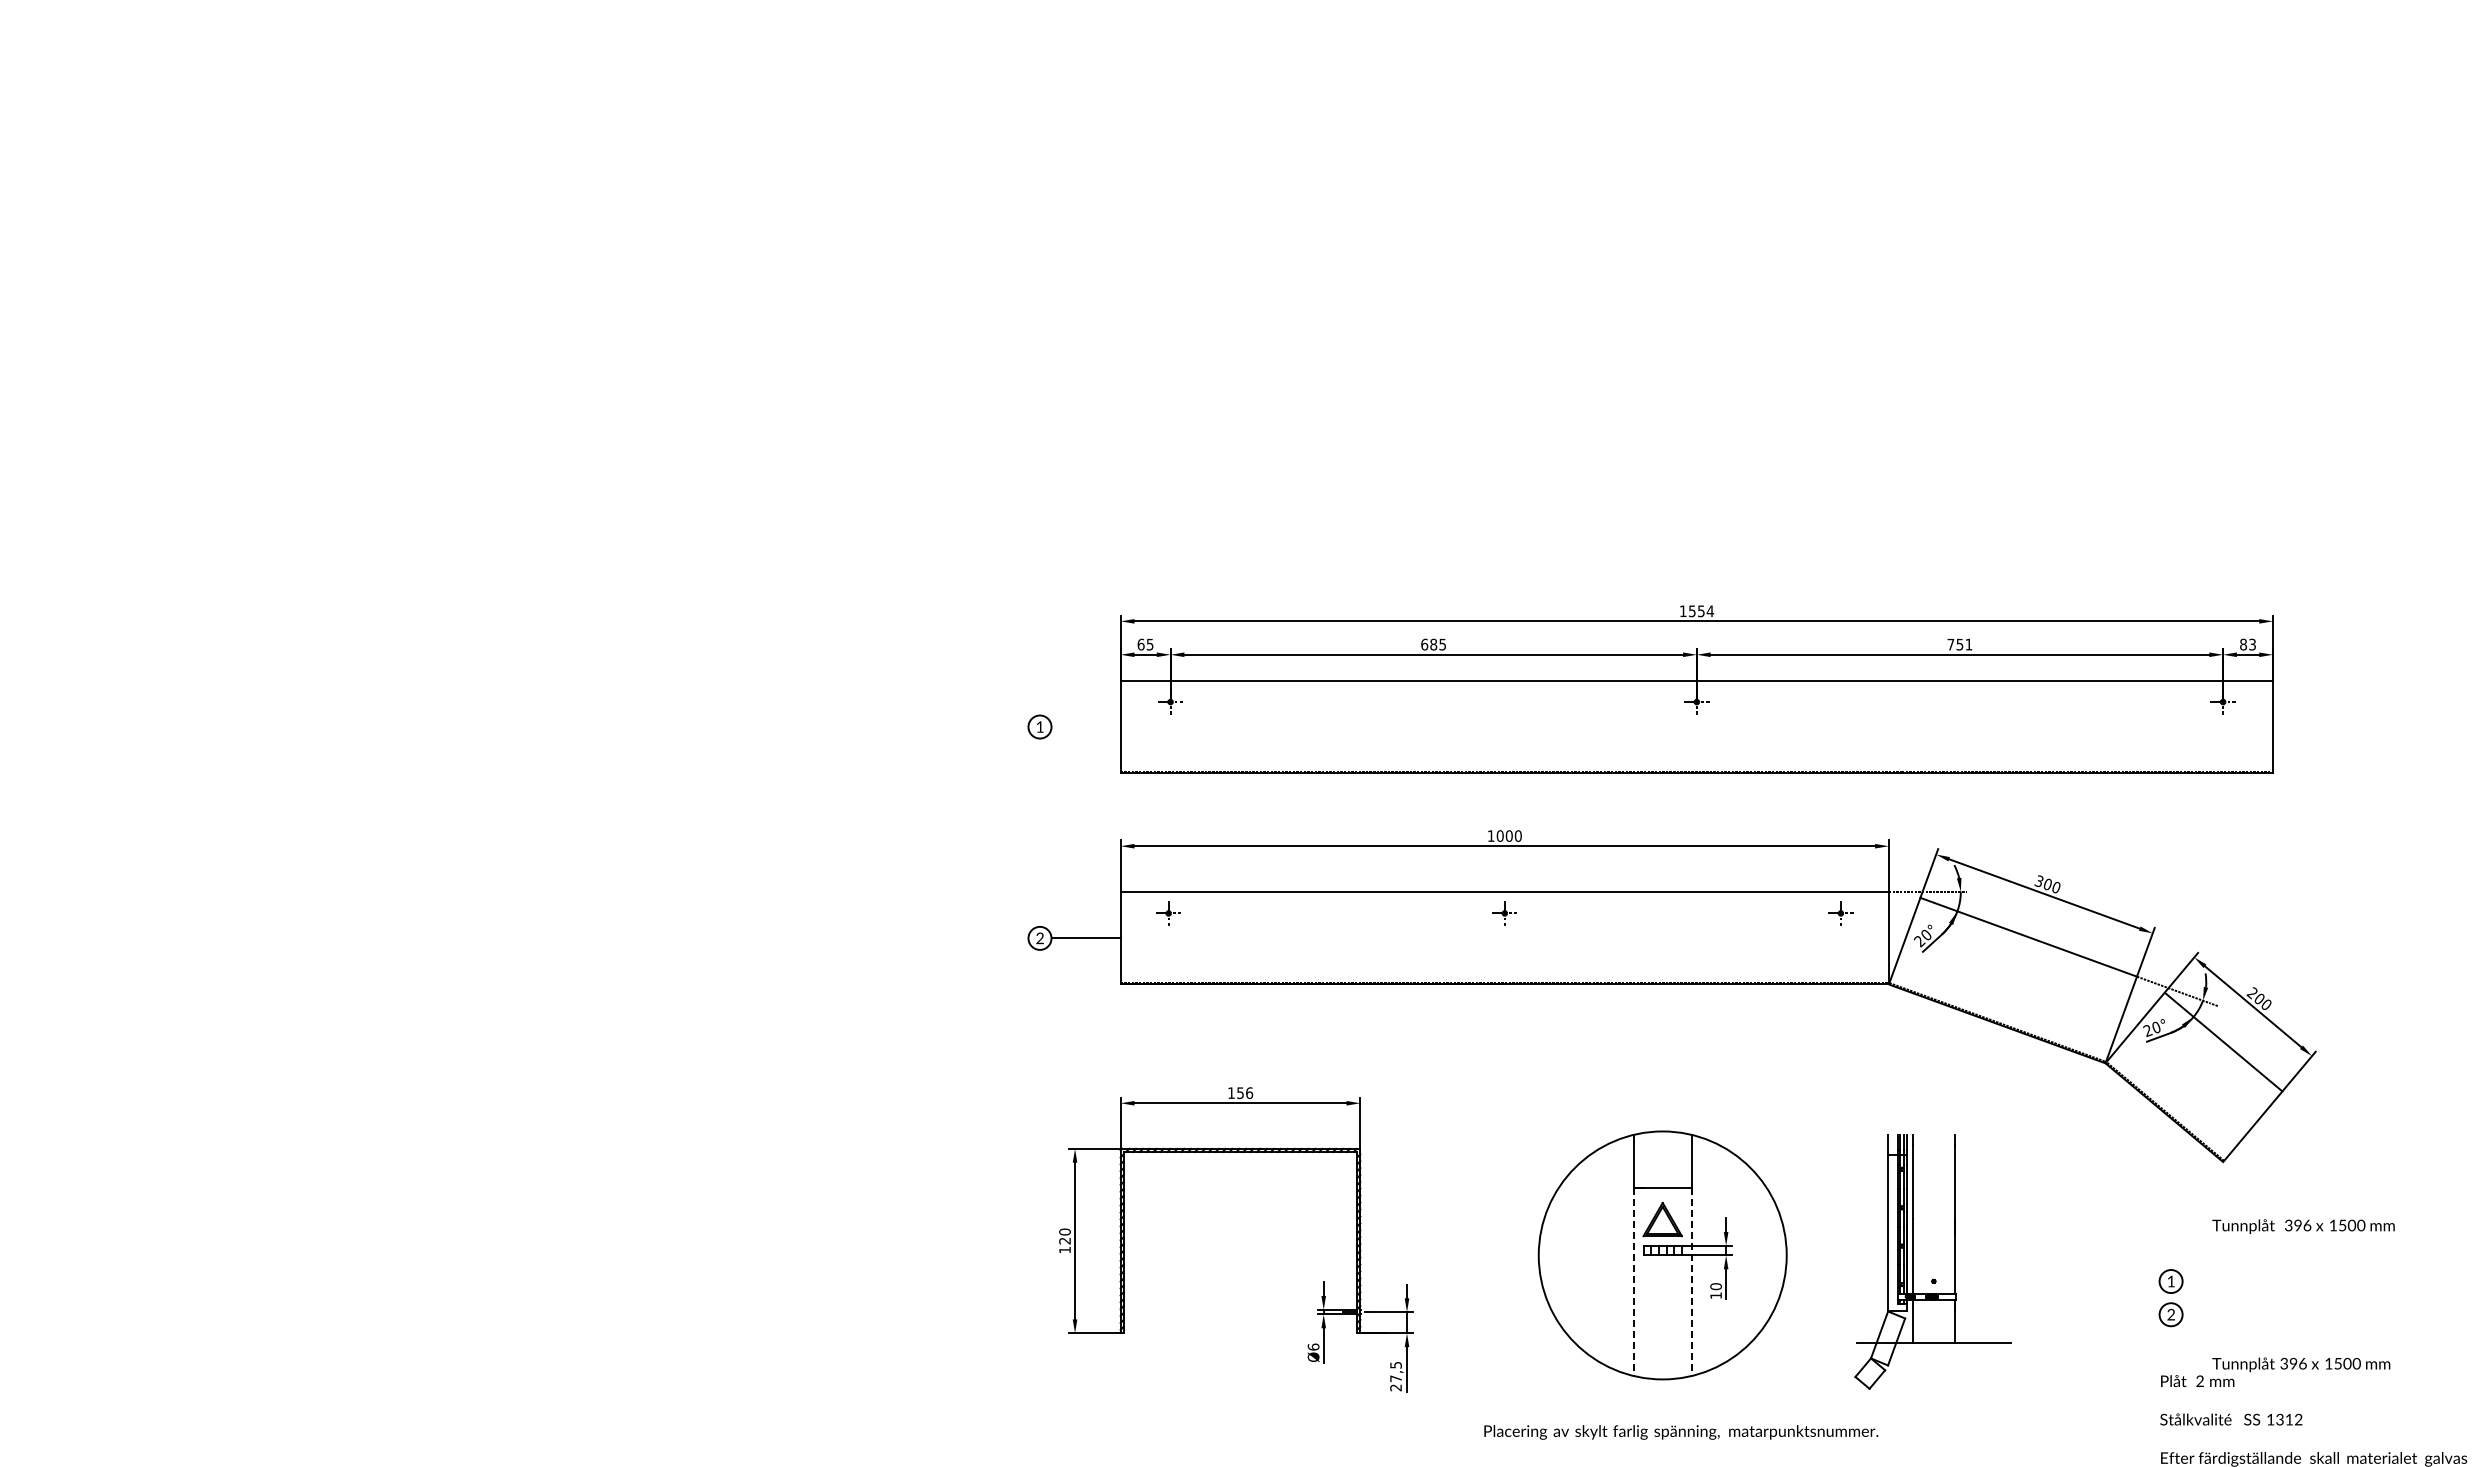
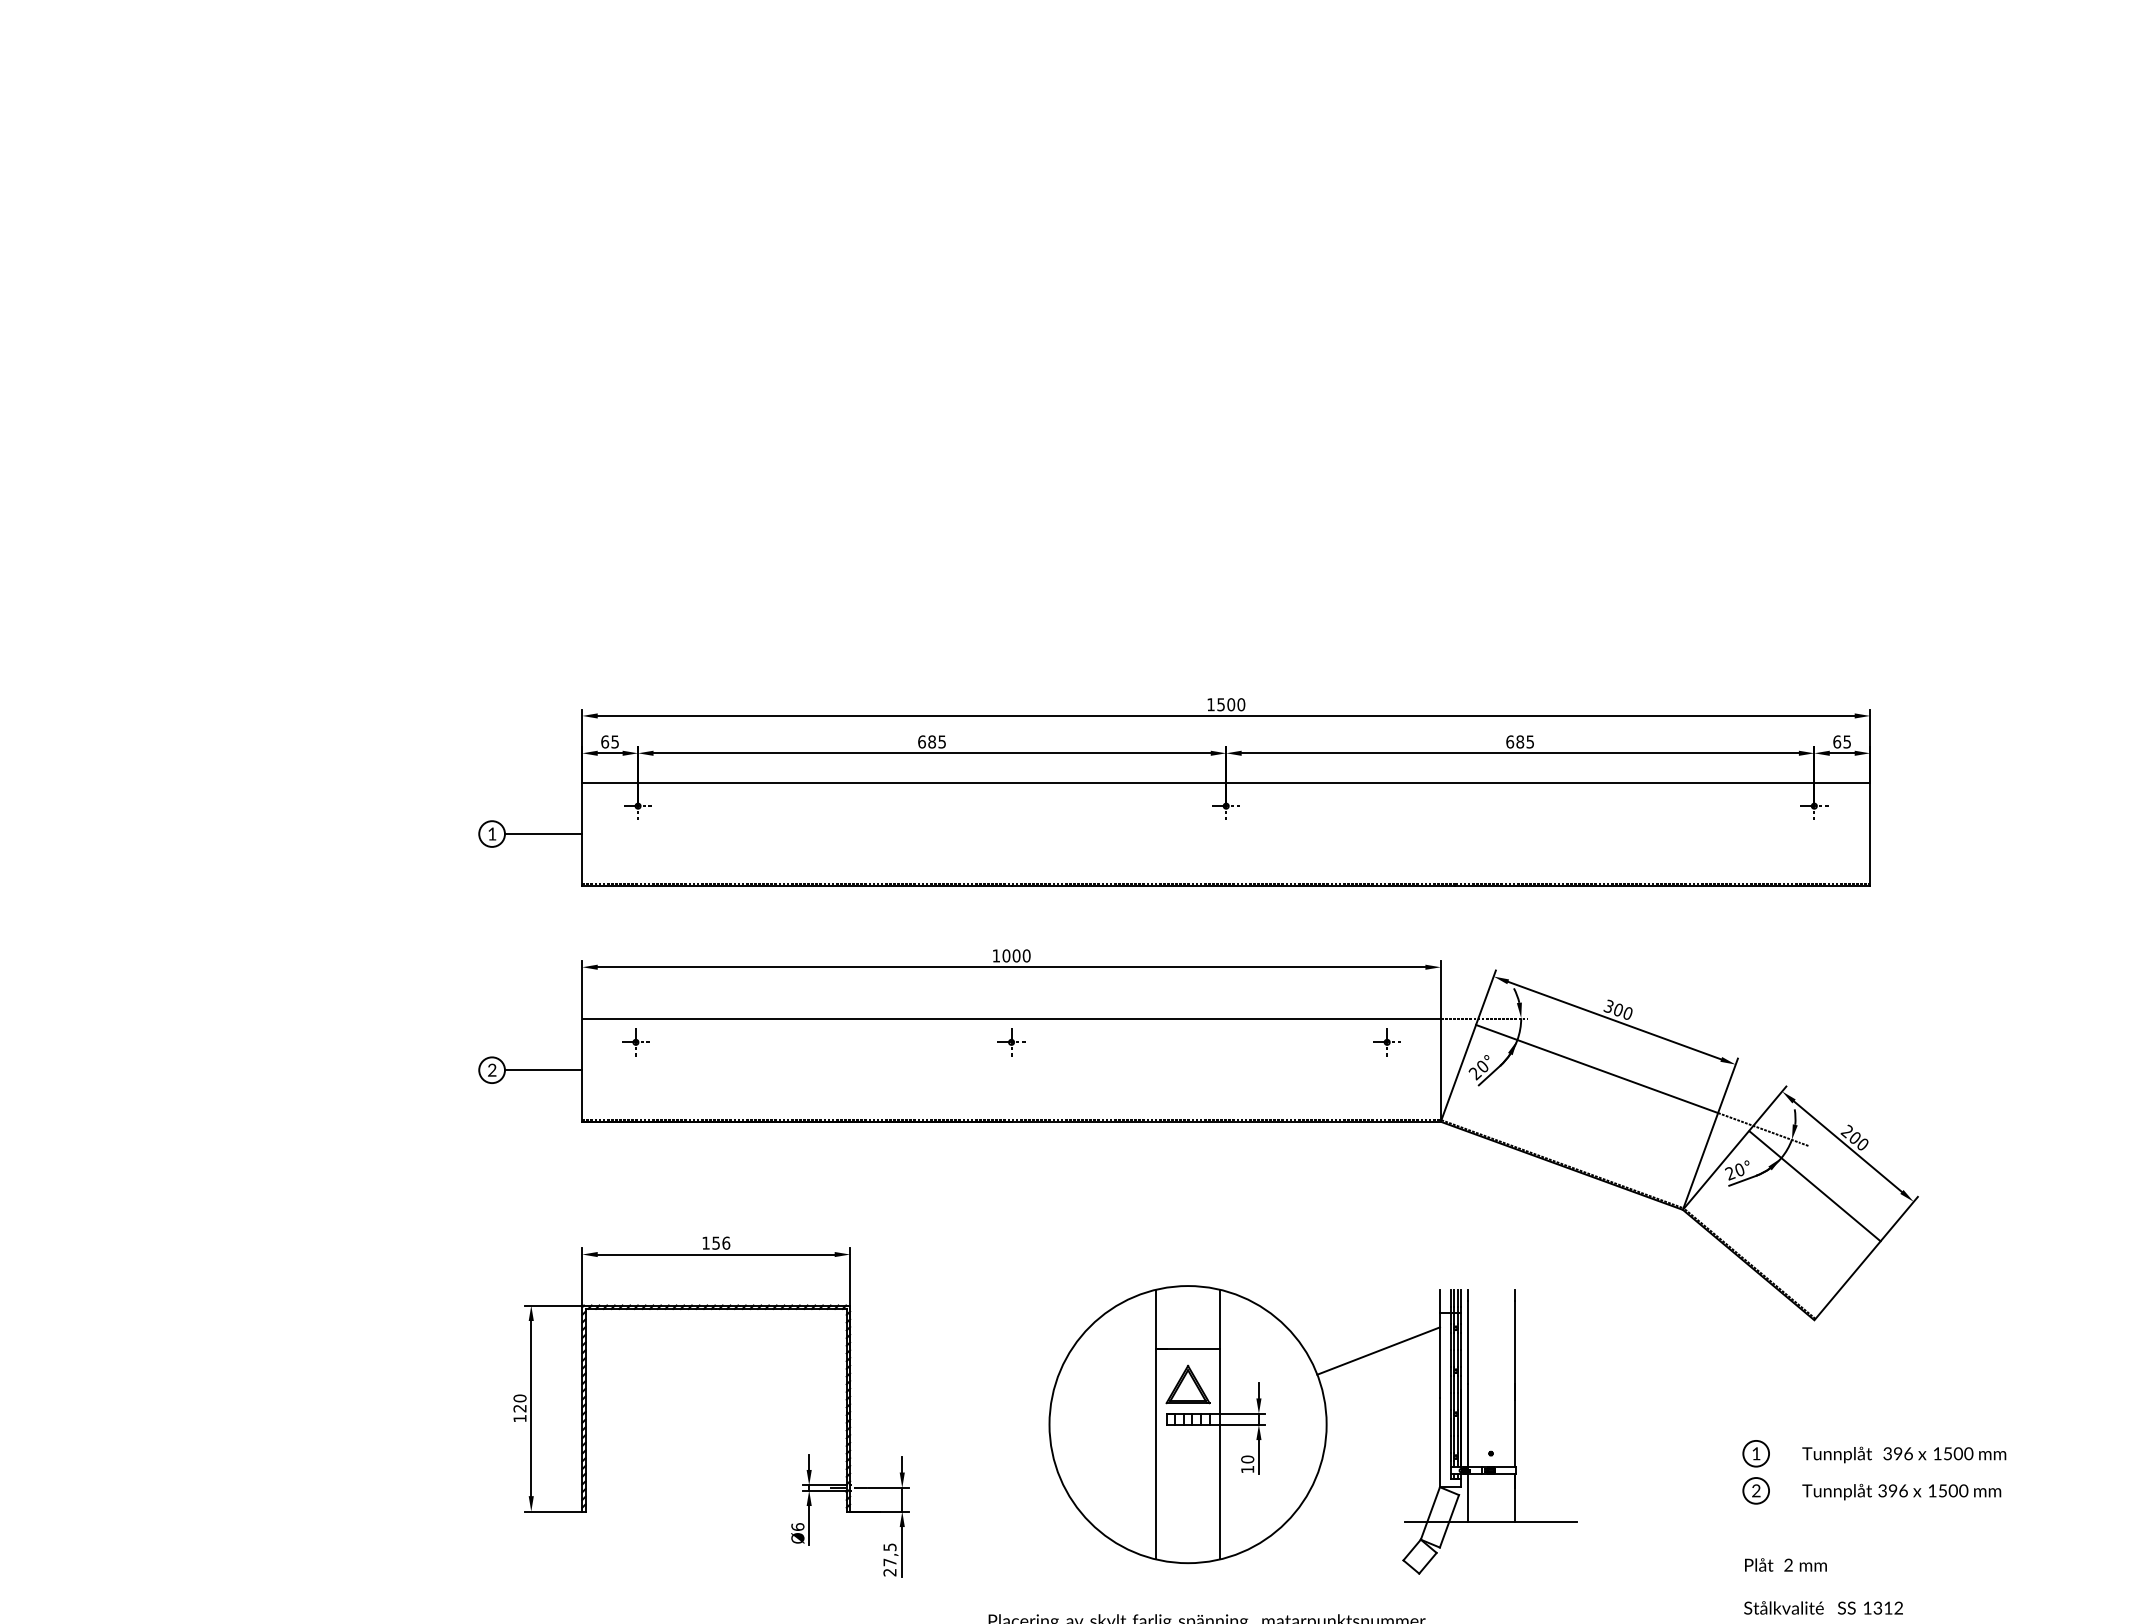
text: (1705, 611) -> (1235, 704), 1554 -> 1500
text: (1959, 644) -> (1519, 741), 751 -> 685
text: (2247, 644) -> (1841, 741), 83 -> 65
line: (1085, 727) -> (542, 834), added
line: (1833, 1189) -> (1378, 1350), added
text: (2303, 1226) -> (1904, 1454), moved
line: (1633, 1282) -> (1155, 1454), dashed -> solid
line: (1691, 1282) -> (1220, 1454), dashed -> solid
text: (2301, 1364) -> (1901, 1491), moved

